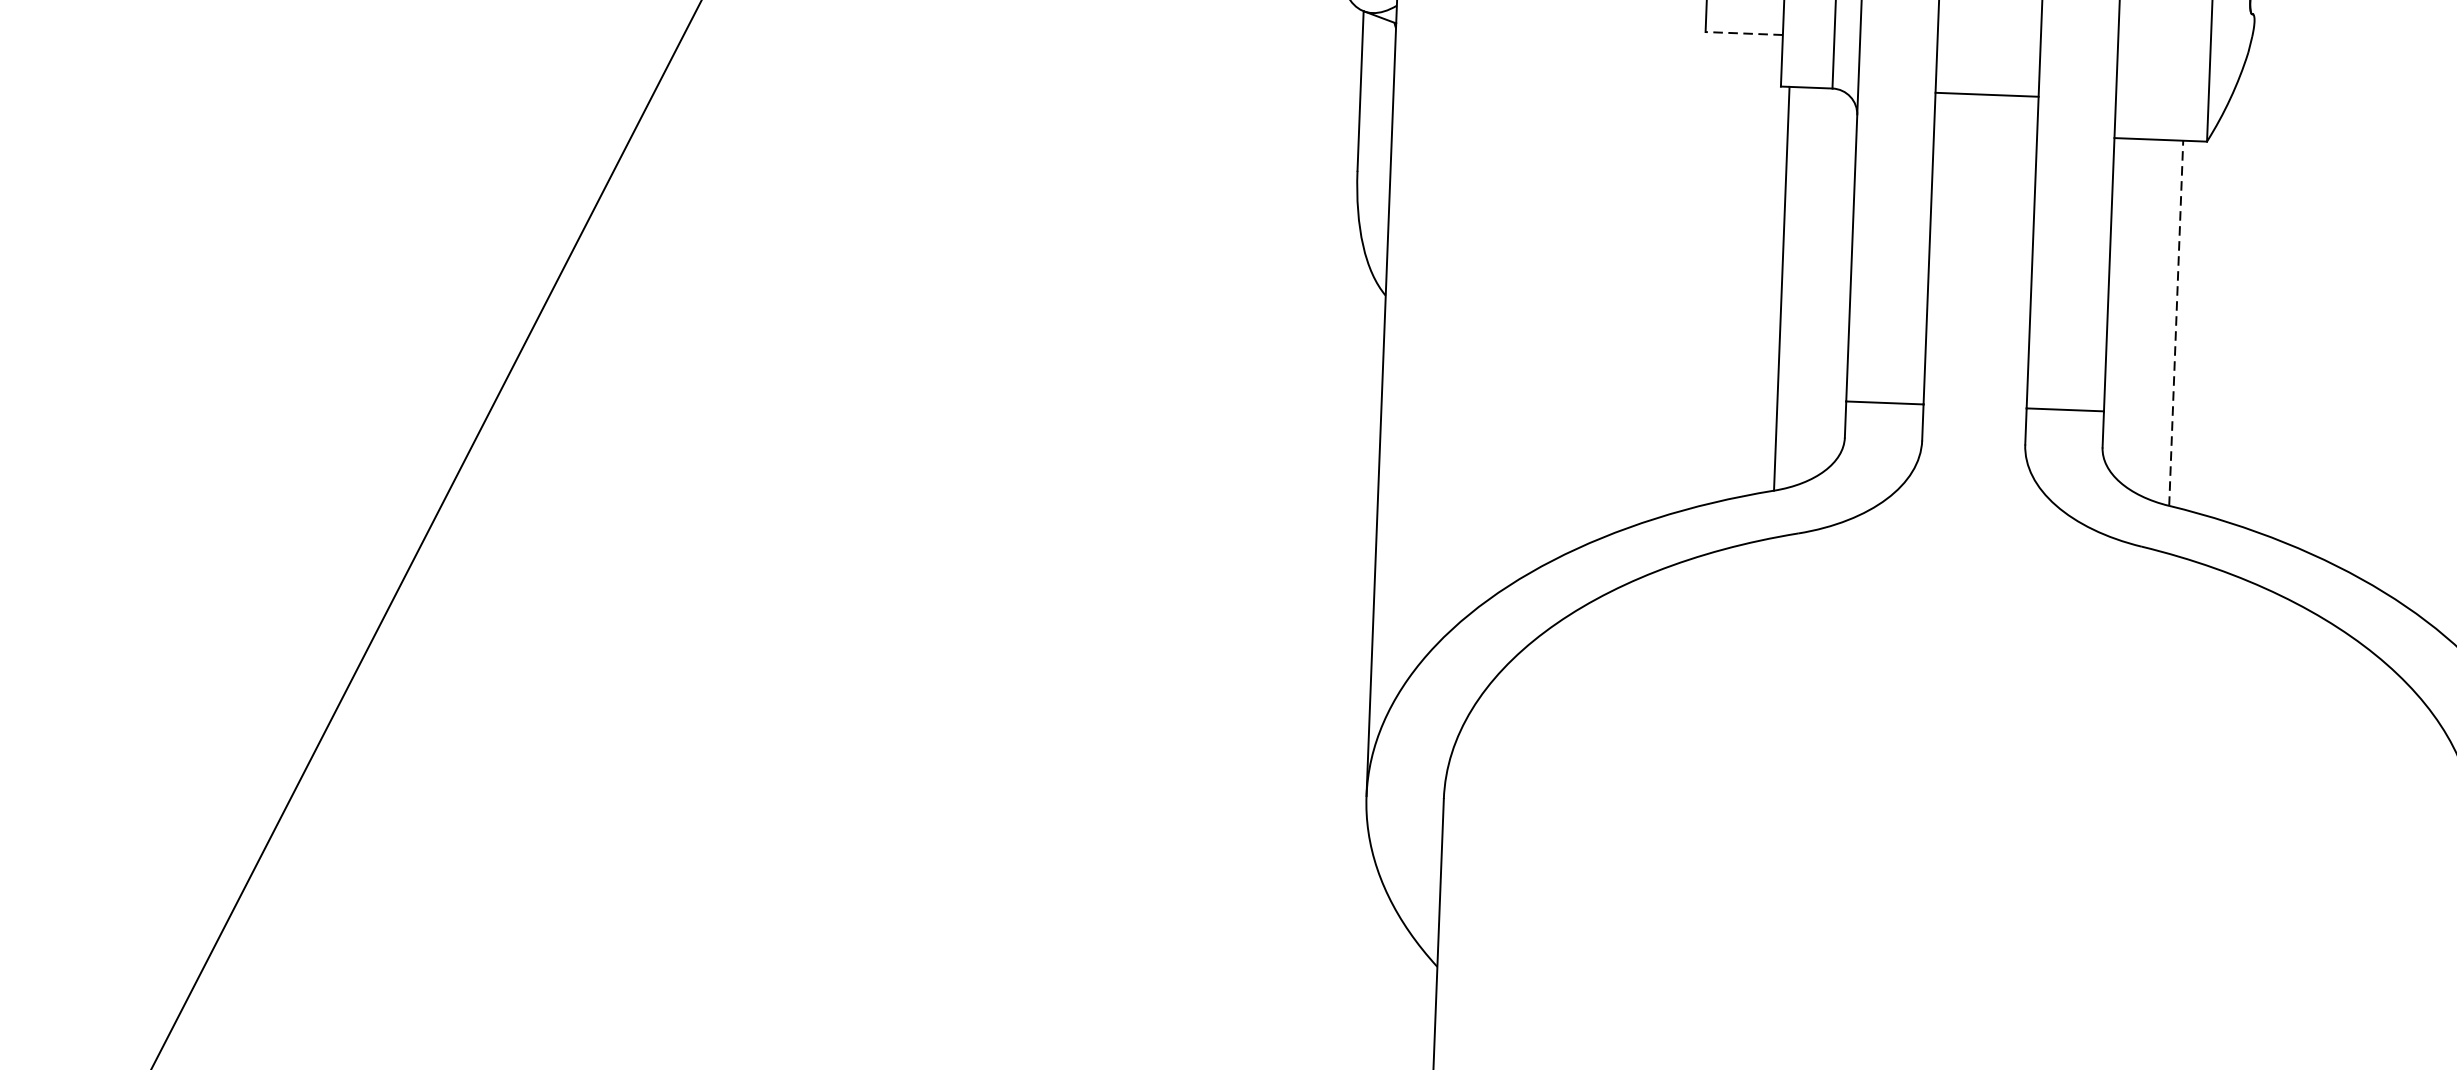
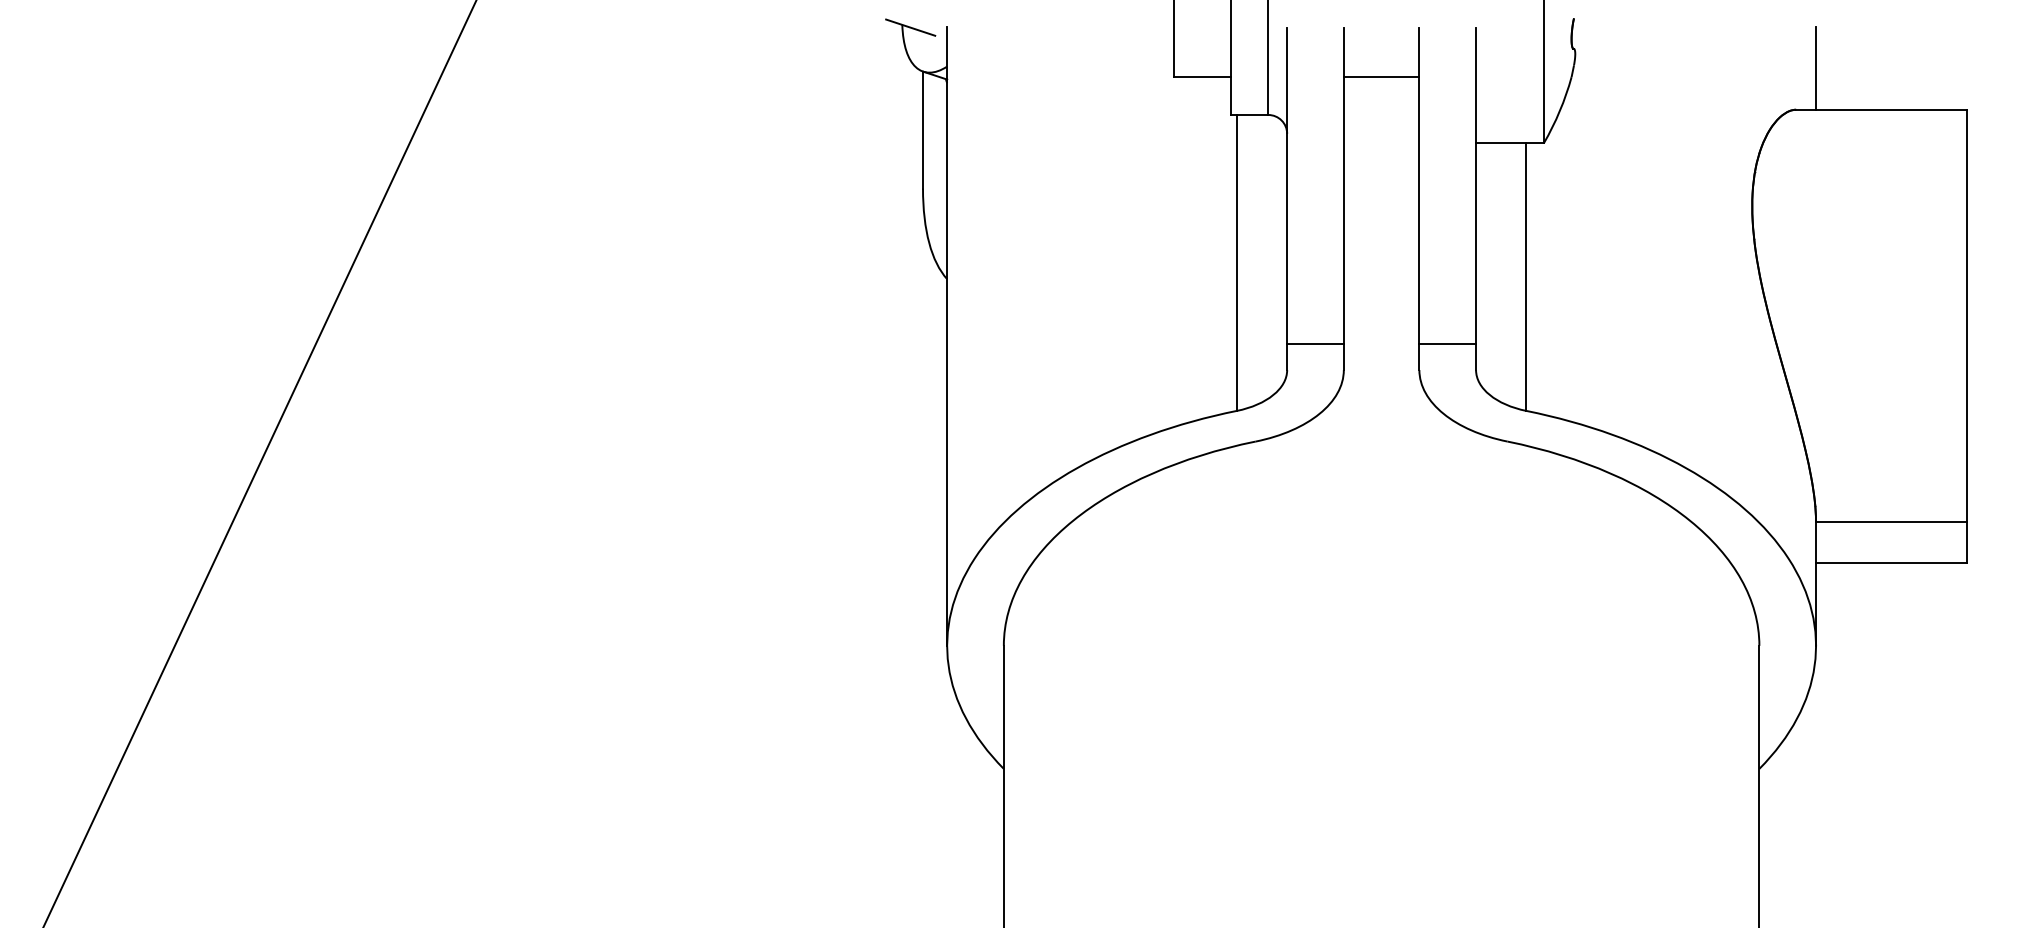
line: (1743, 33) -> (1201, 77), dashed -> solid
line: (1986, 95) -> (1381, 77), moved
line: (2176, 323) -> (1526, 277), dashed -> solid

